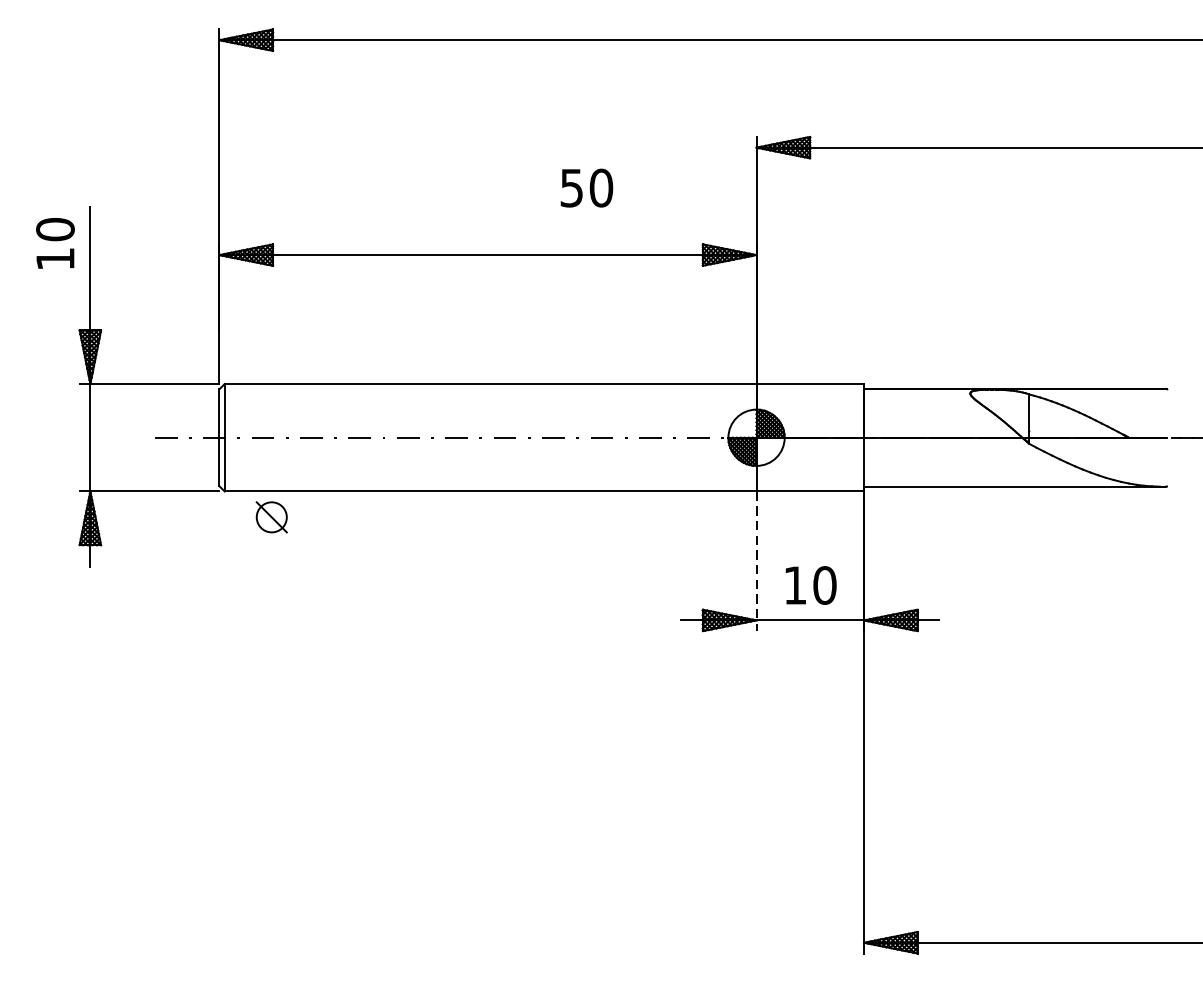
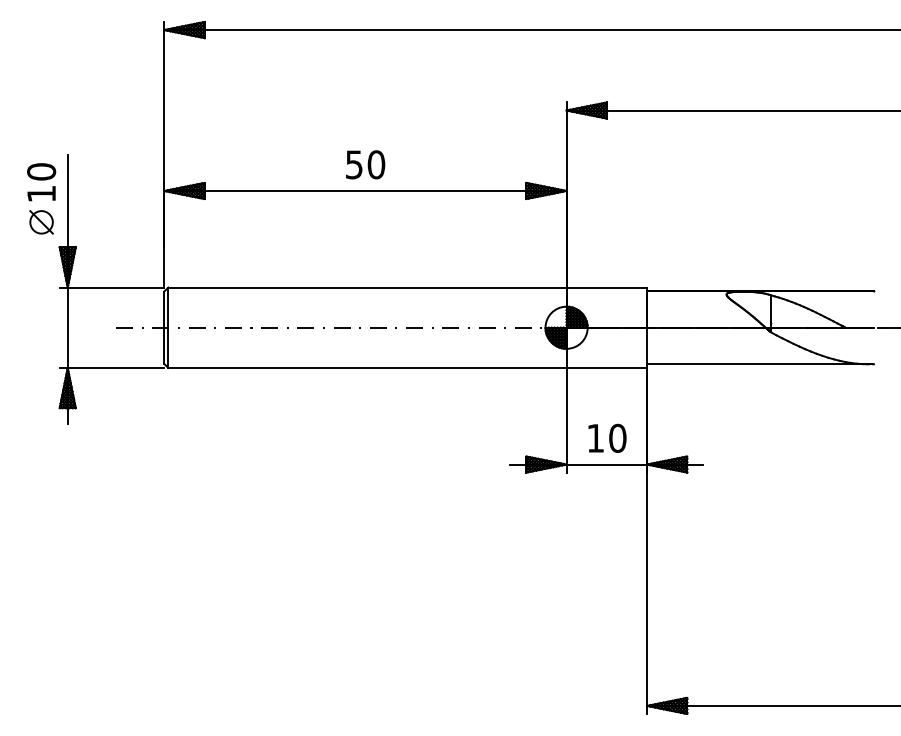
text: (586, 187) -> (365, 164), moved
part: (271, 517) -> (41, 222), moved
line: (756, 561) -> (566, 420), dashed -> solid

